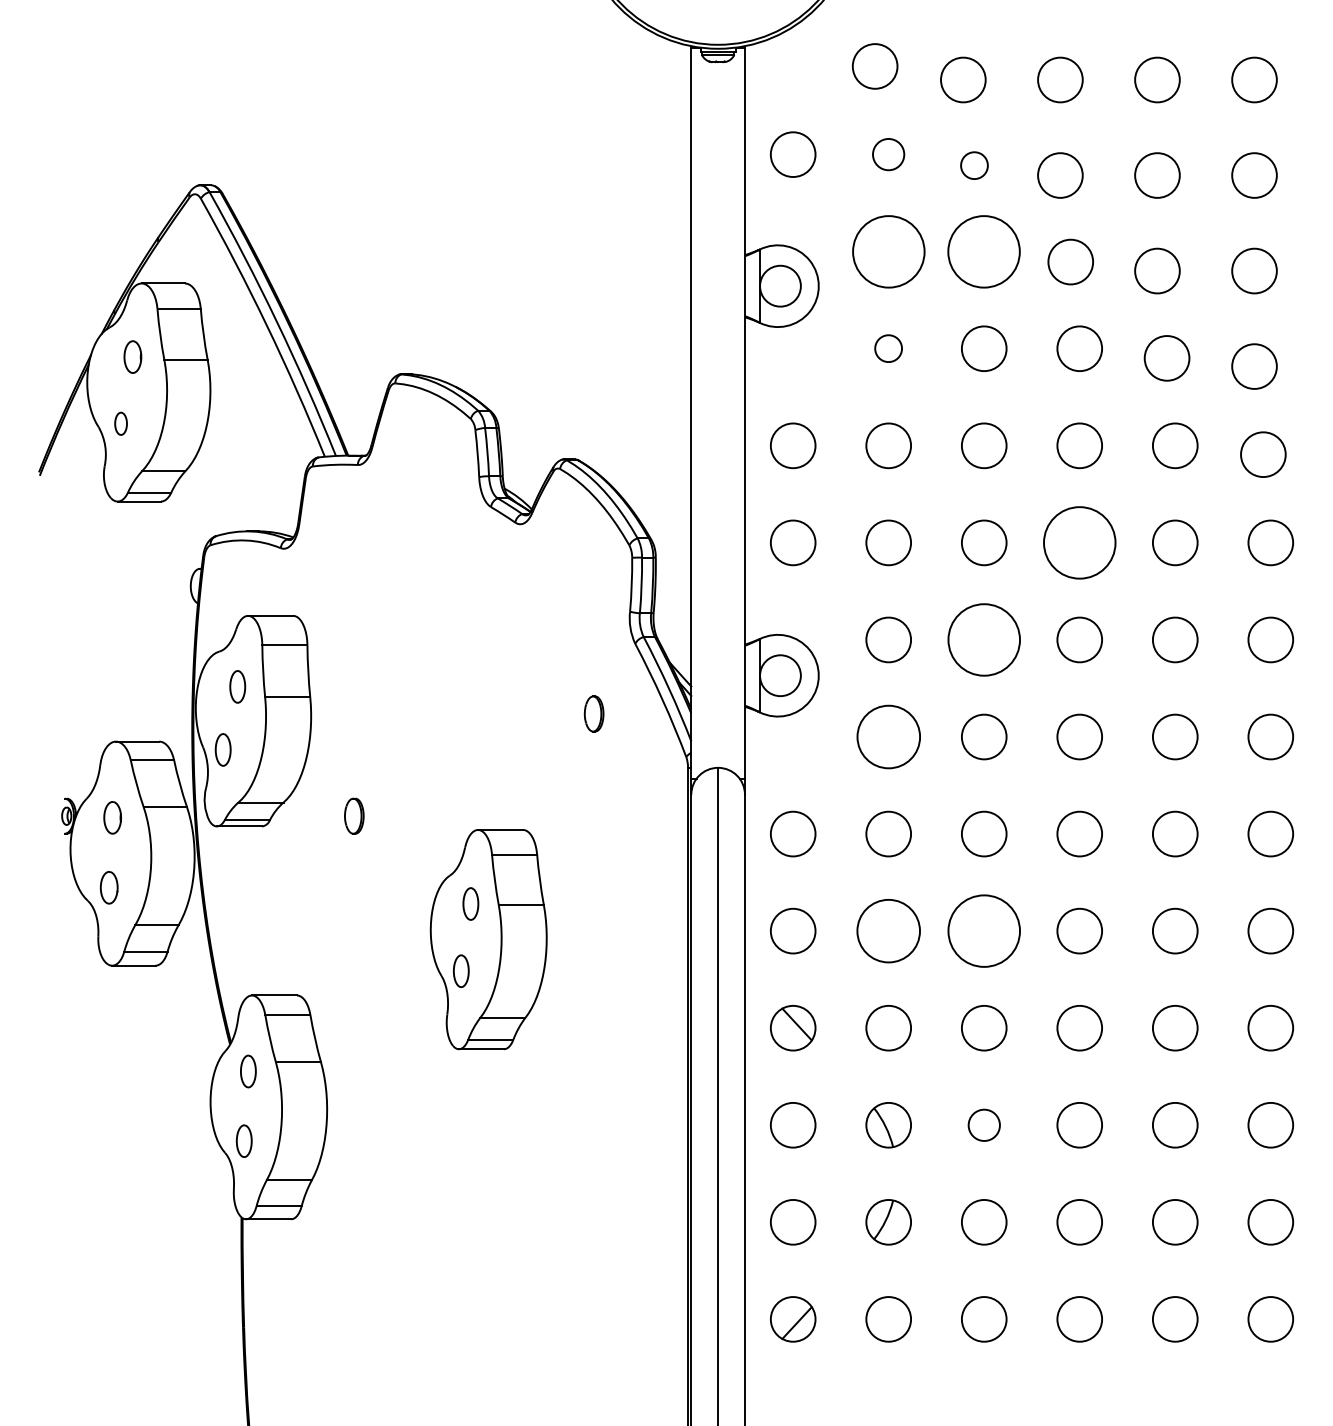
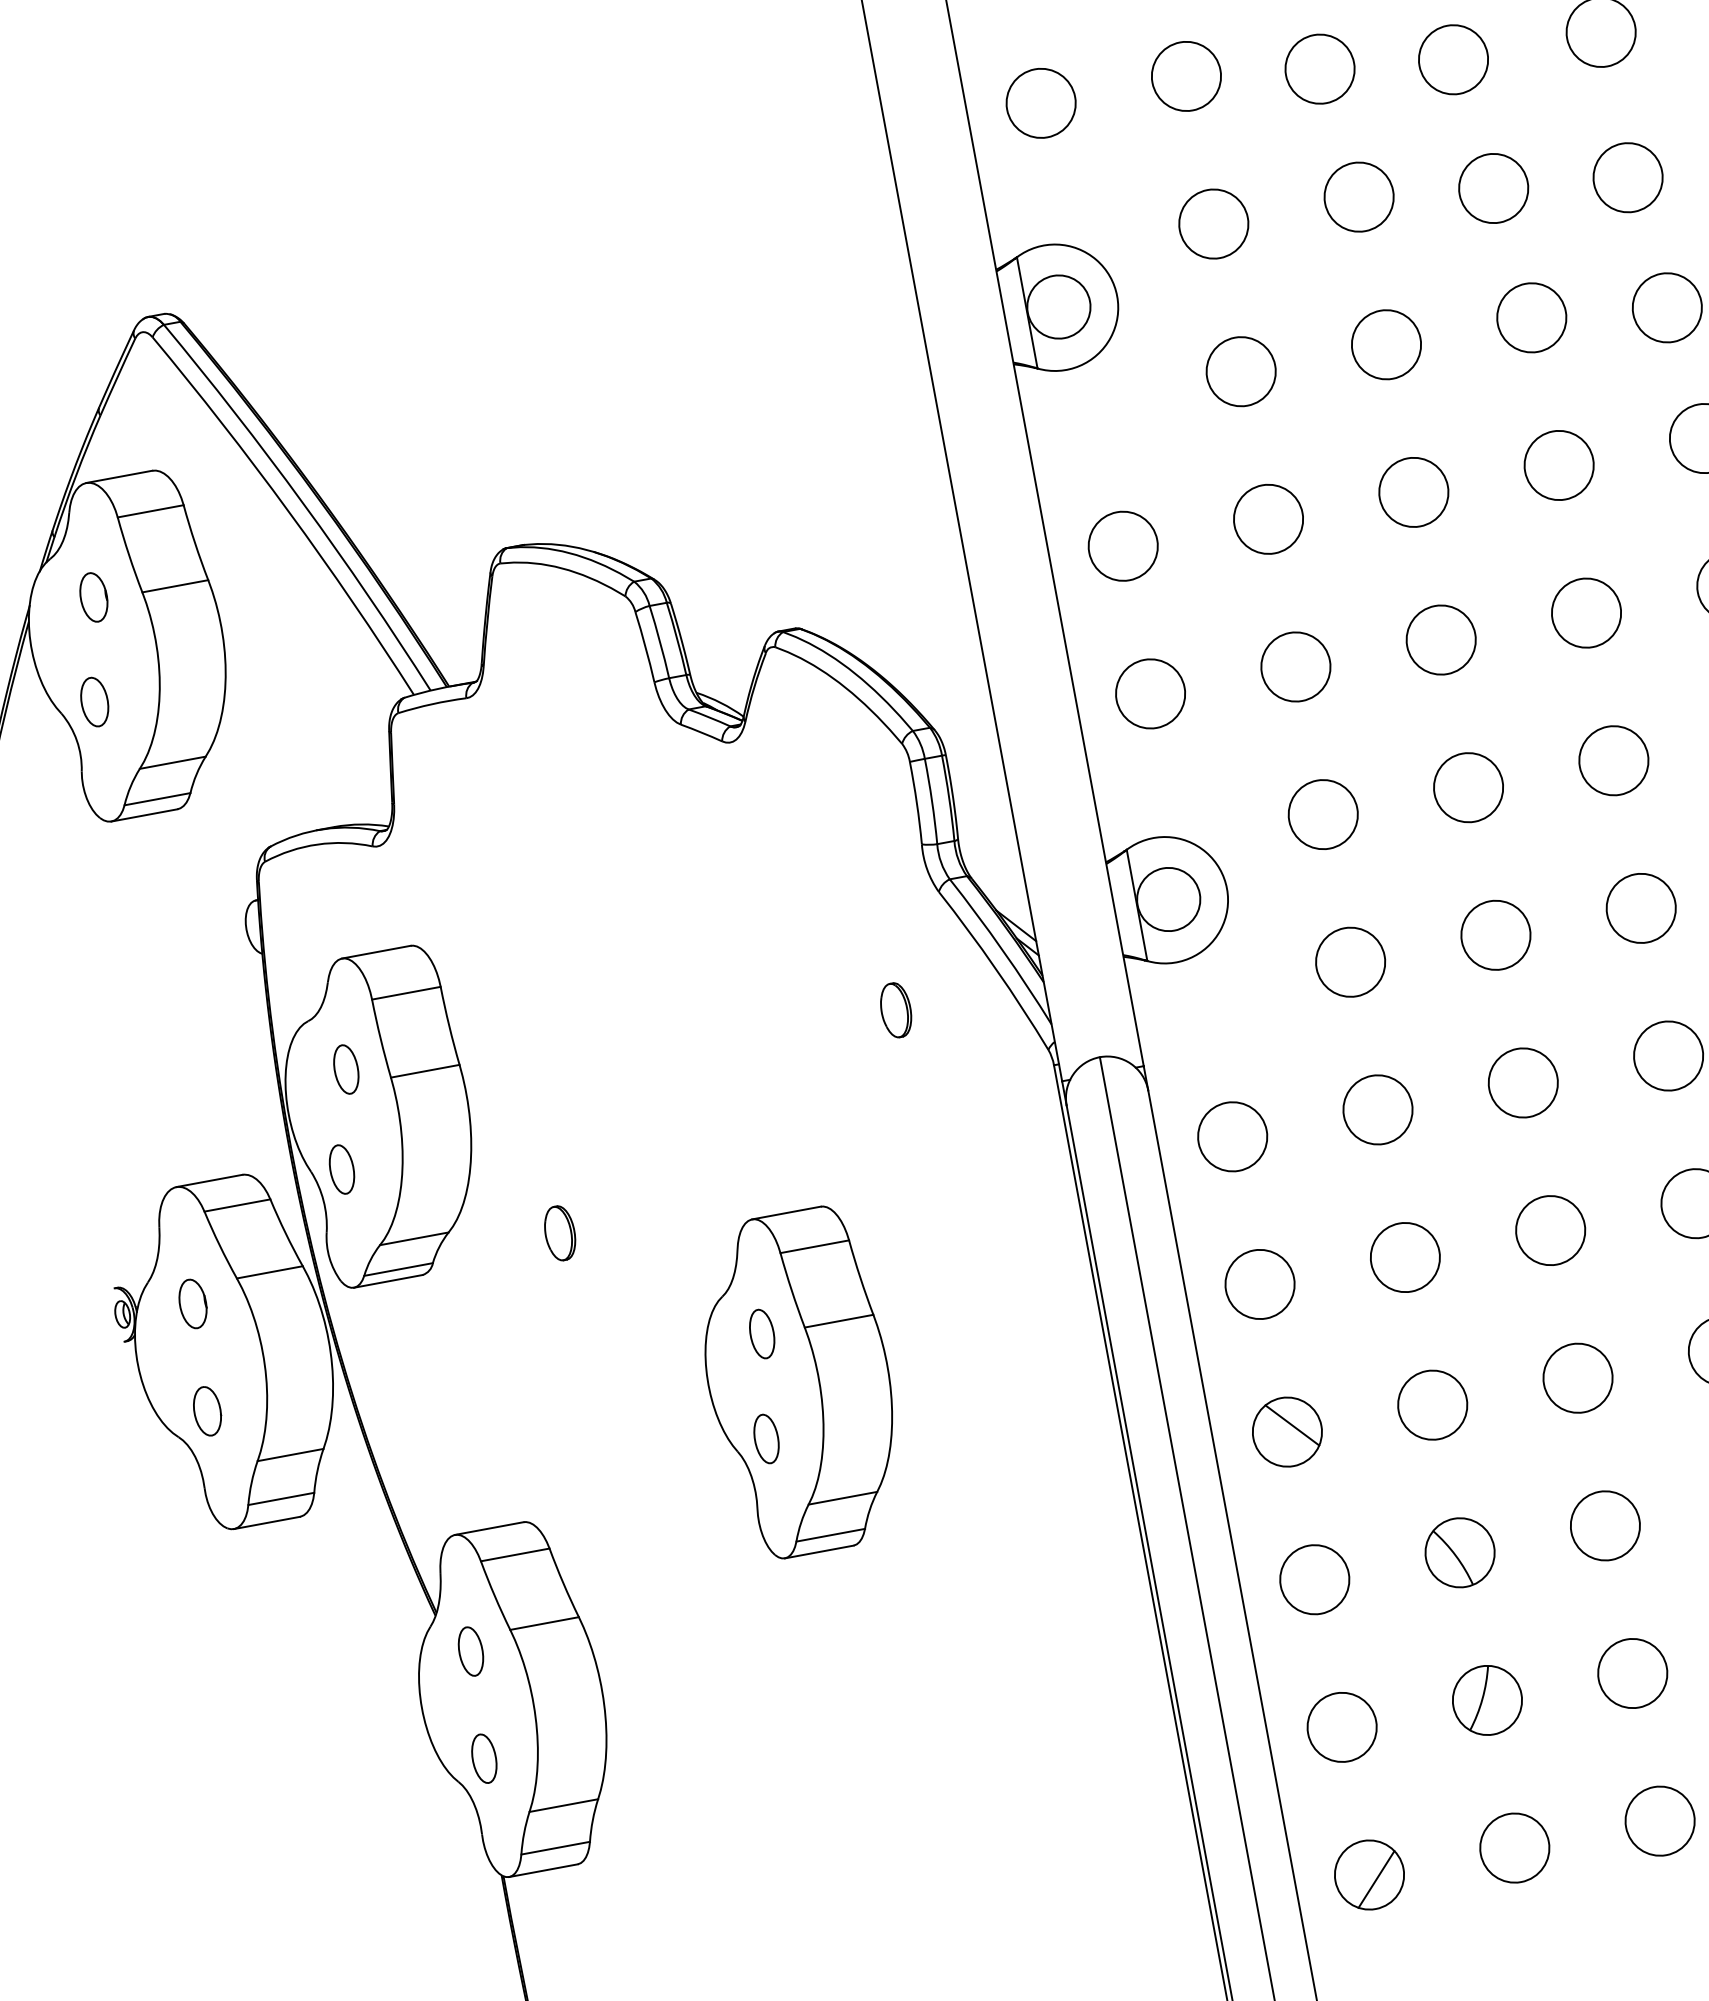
circle: (888, 154) -> (1186, 76), size x1.43
circle: (974, 165) -> (1320, 68), size x1.67
circle: (888, 251) -> (1213, 223), size x0.62
circle: (984, 251) -> (1359, 196), size x0.62
circle: (888, 348) -> (1240, 371), size x1.67
part: (120, 423) -> (93, 701), size x1.43
circle: (1079, 542) -> (1586, 612), size x0.62
circle: (983, 639) -> (1467, 787), size x0.62
circle: (888, 736) -> (1350, 961), size x0.71
circle: (888, 930) -> (1404, 1256), size x0.71
circle: (983, 930) -> (1549, 1229), size x0.62
circle: (984, 1125) -> (1605, 1526), size x1.43

